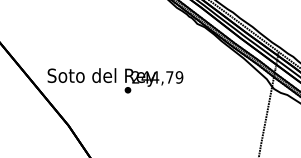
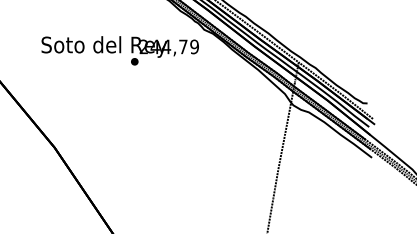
text: (114, 80) -> (119, 50), moved

